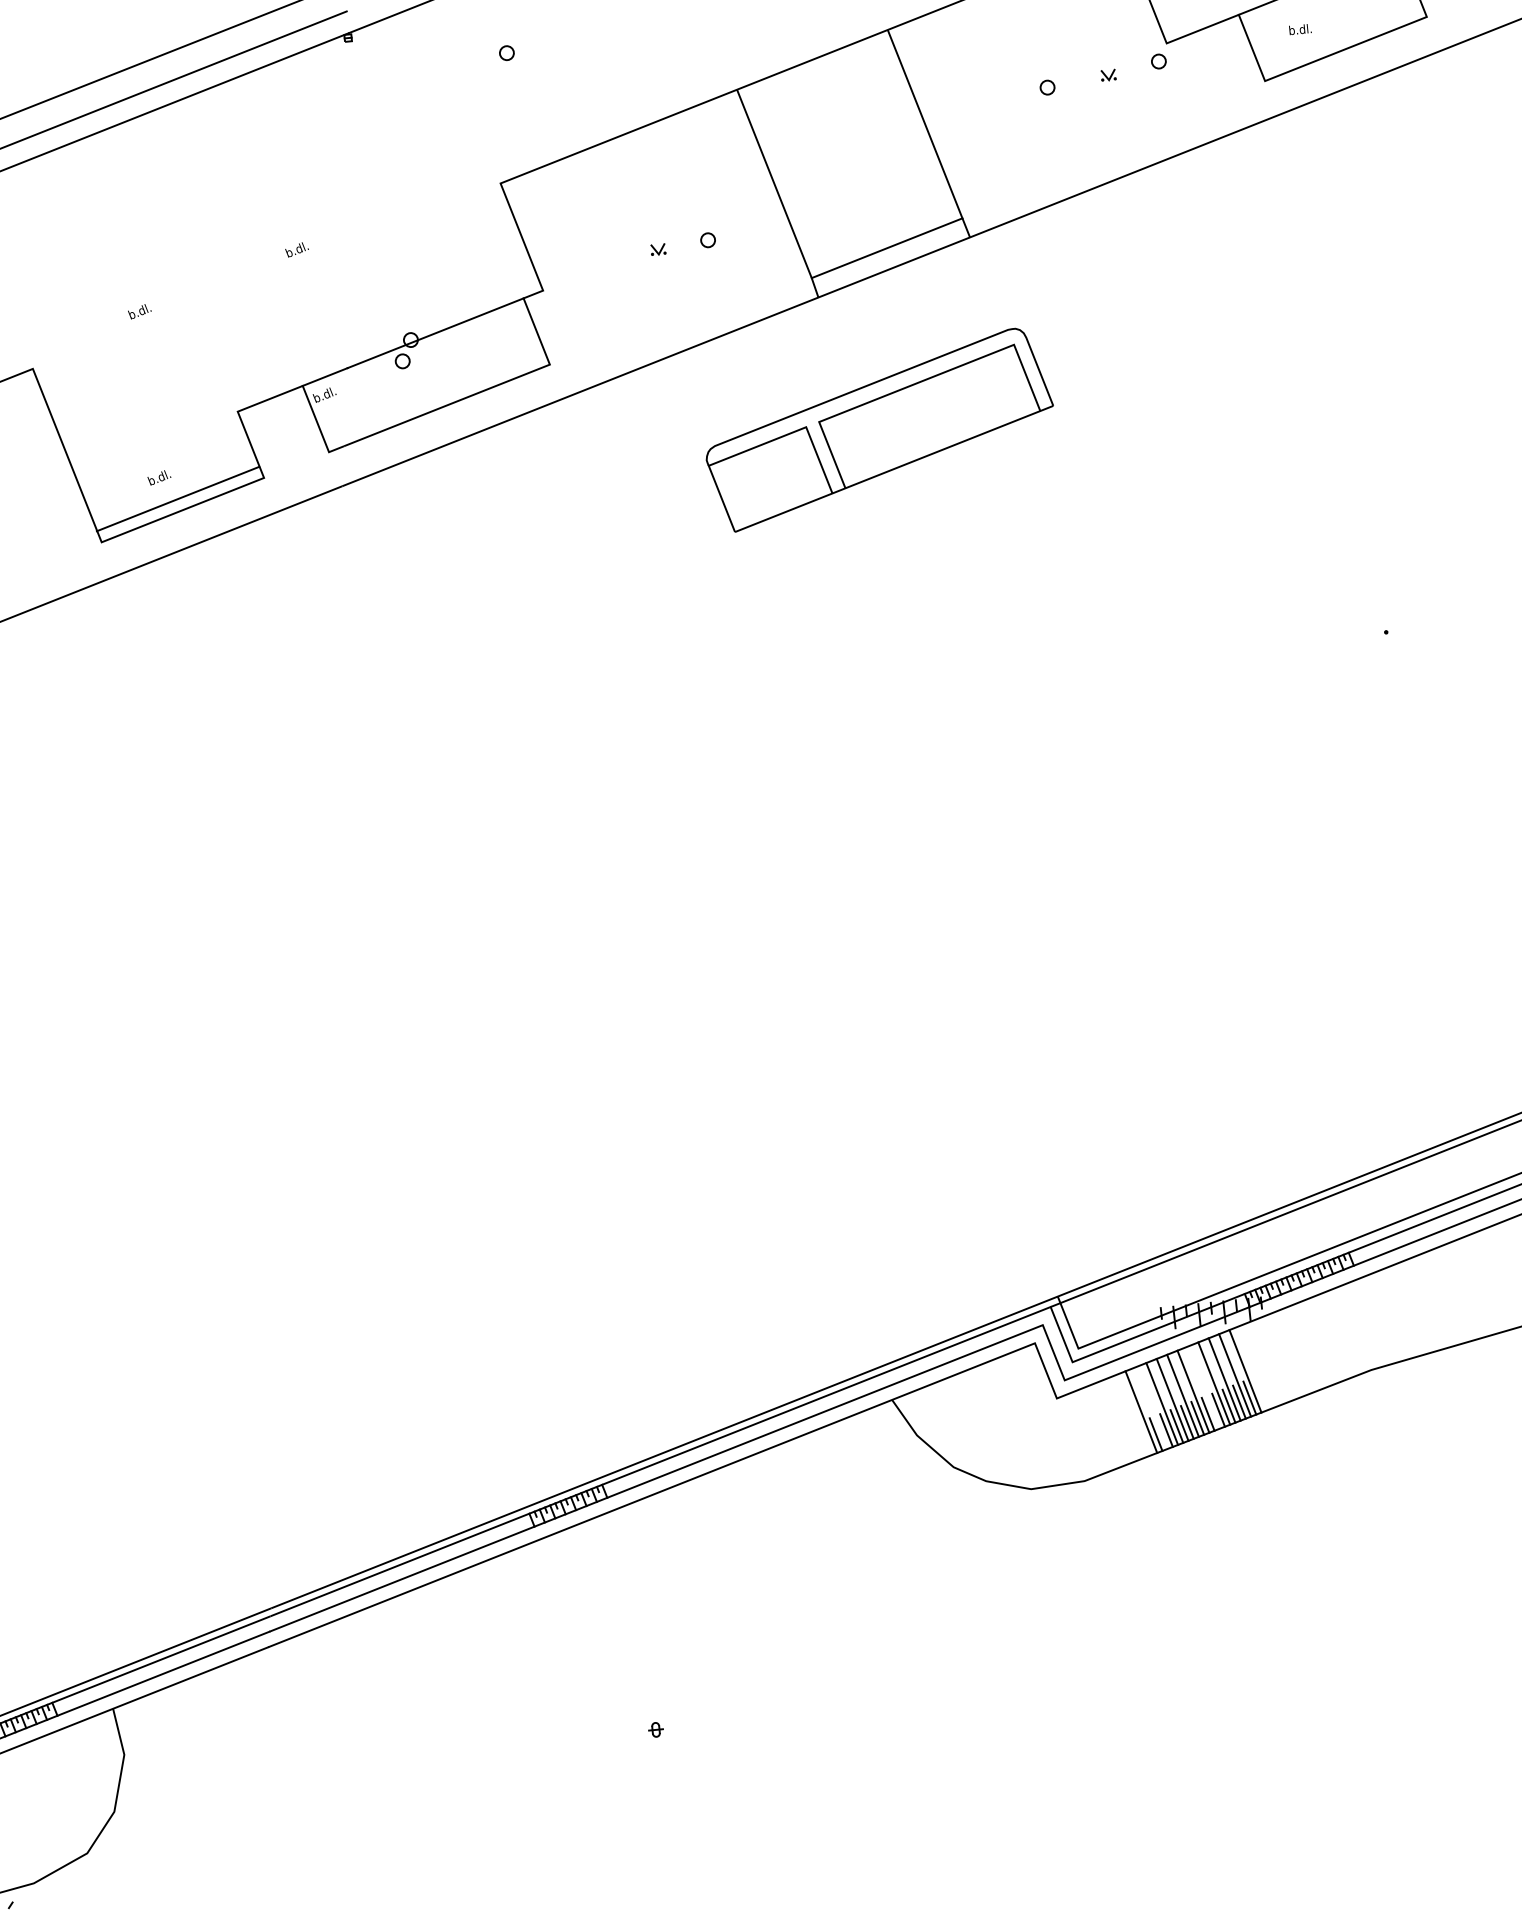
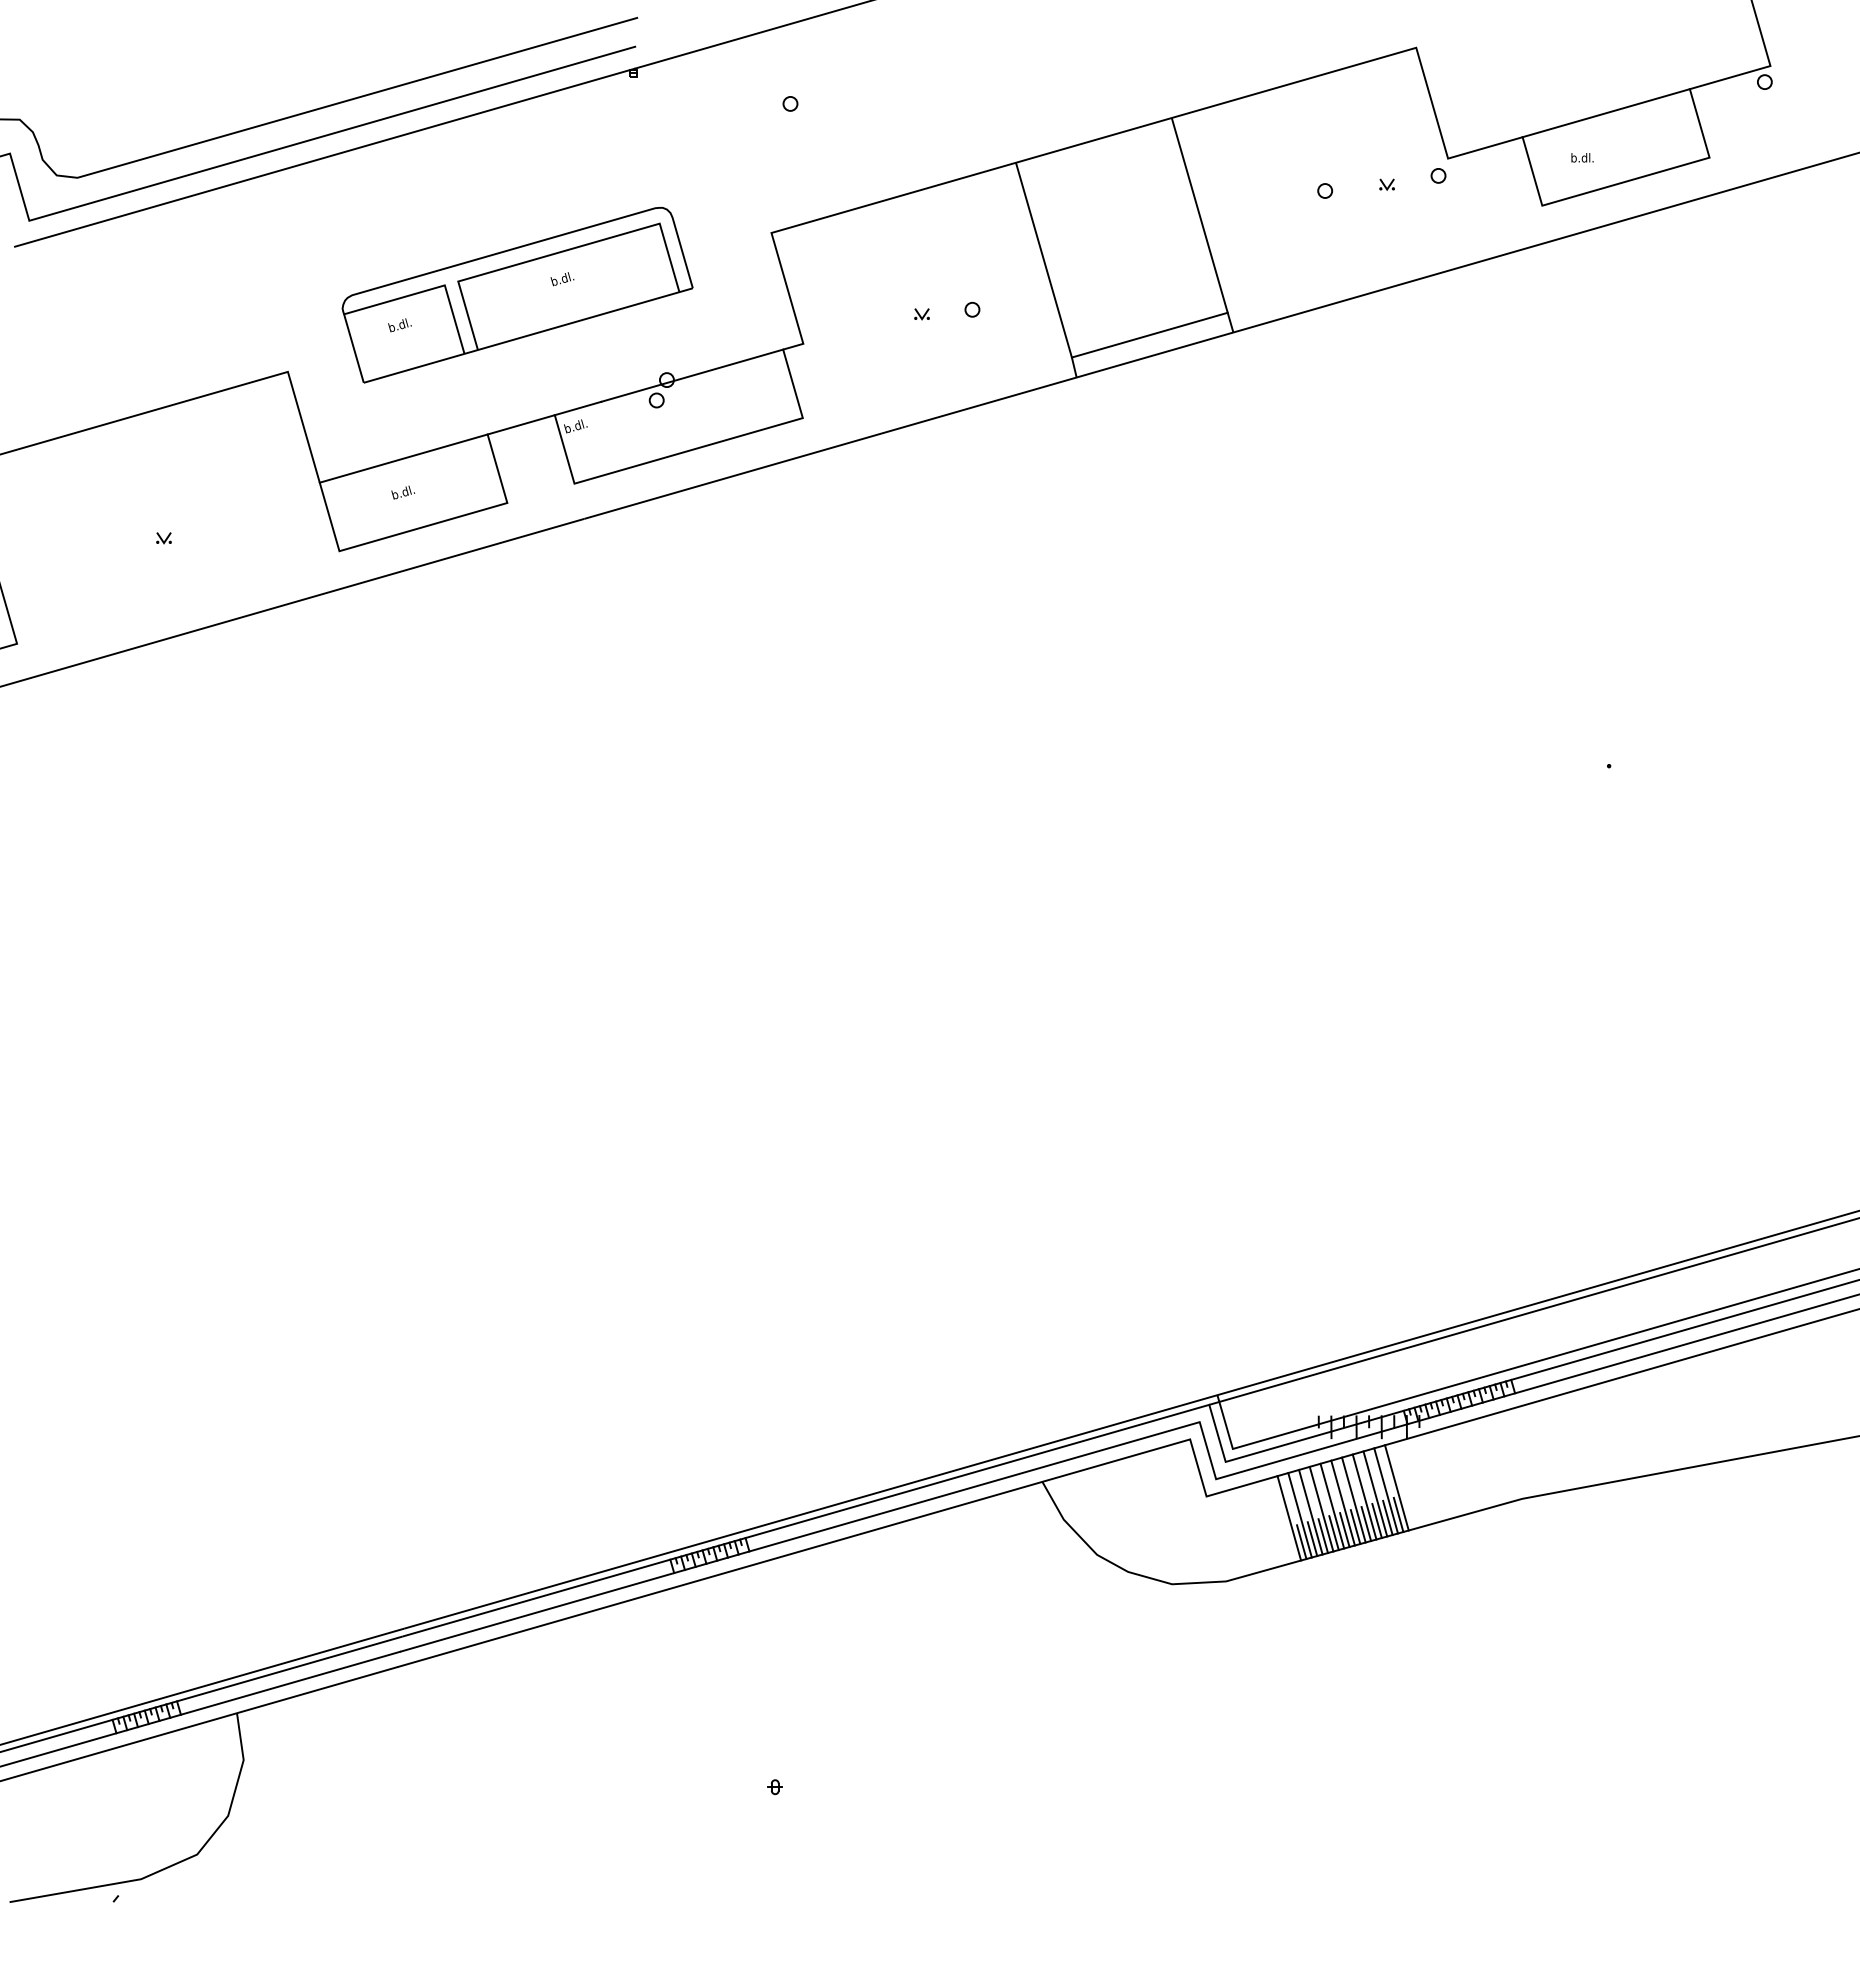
part: (879, 430) -> (517, 295), moved
line: (177, 498) -> (403, 458), moved
line: (1203, 1387) -> (1353, 1499), added
line: (1151, 1408) -> (1299, 1515), added

